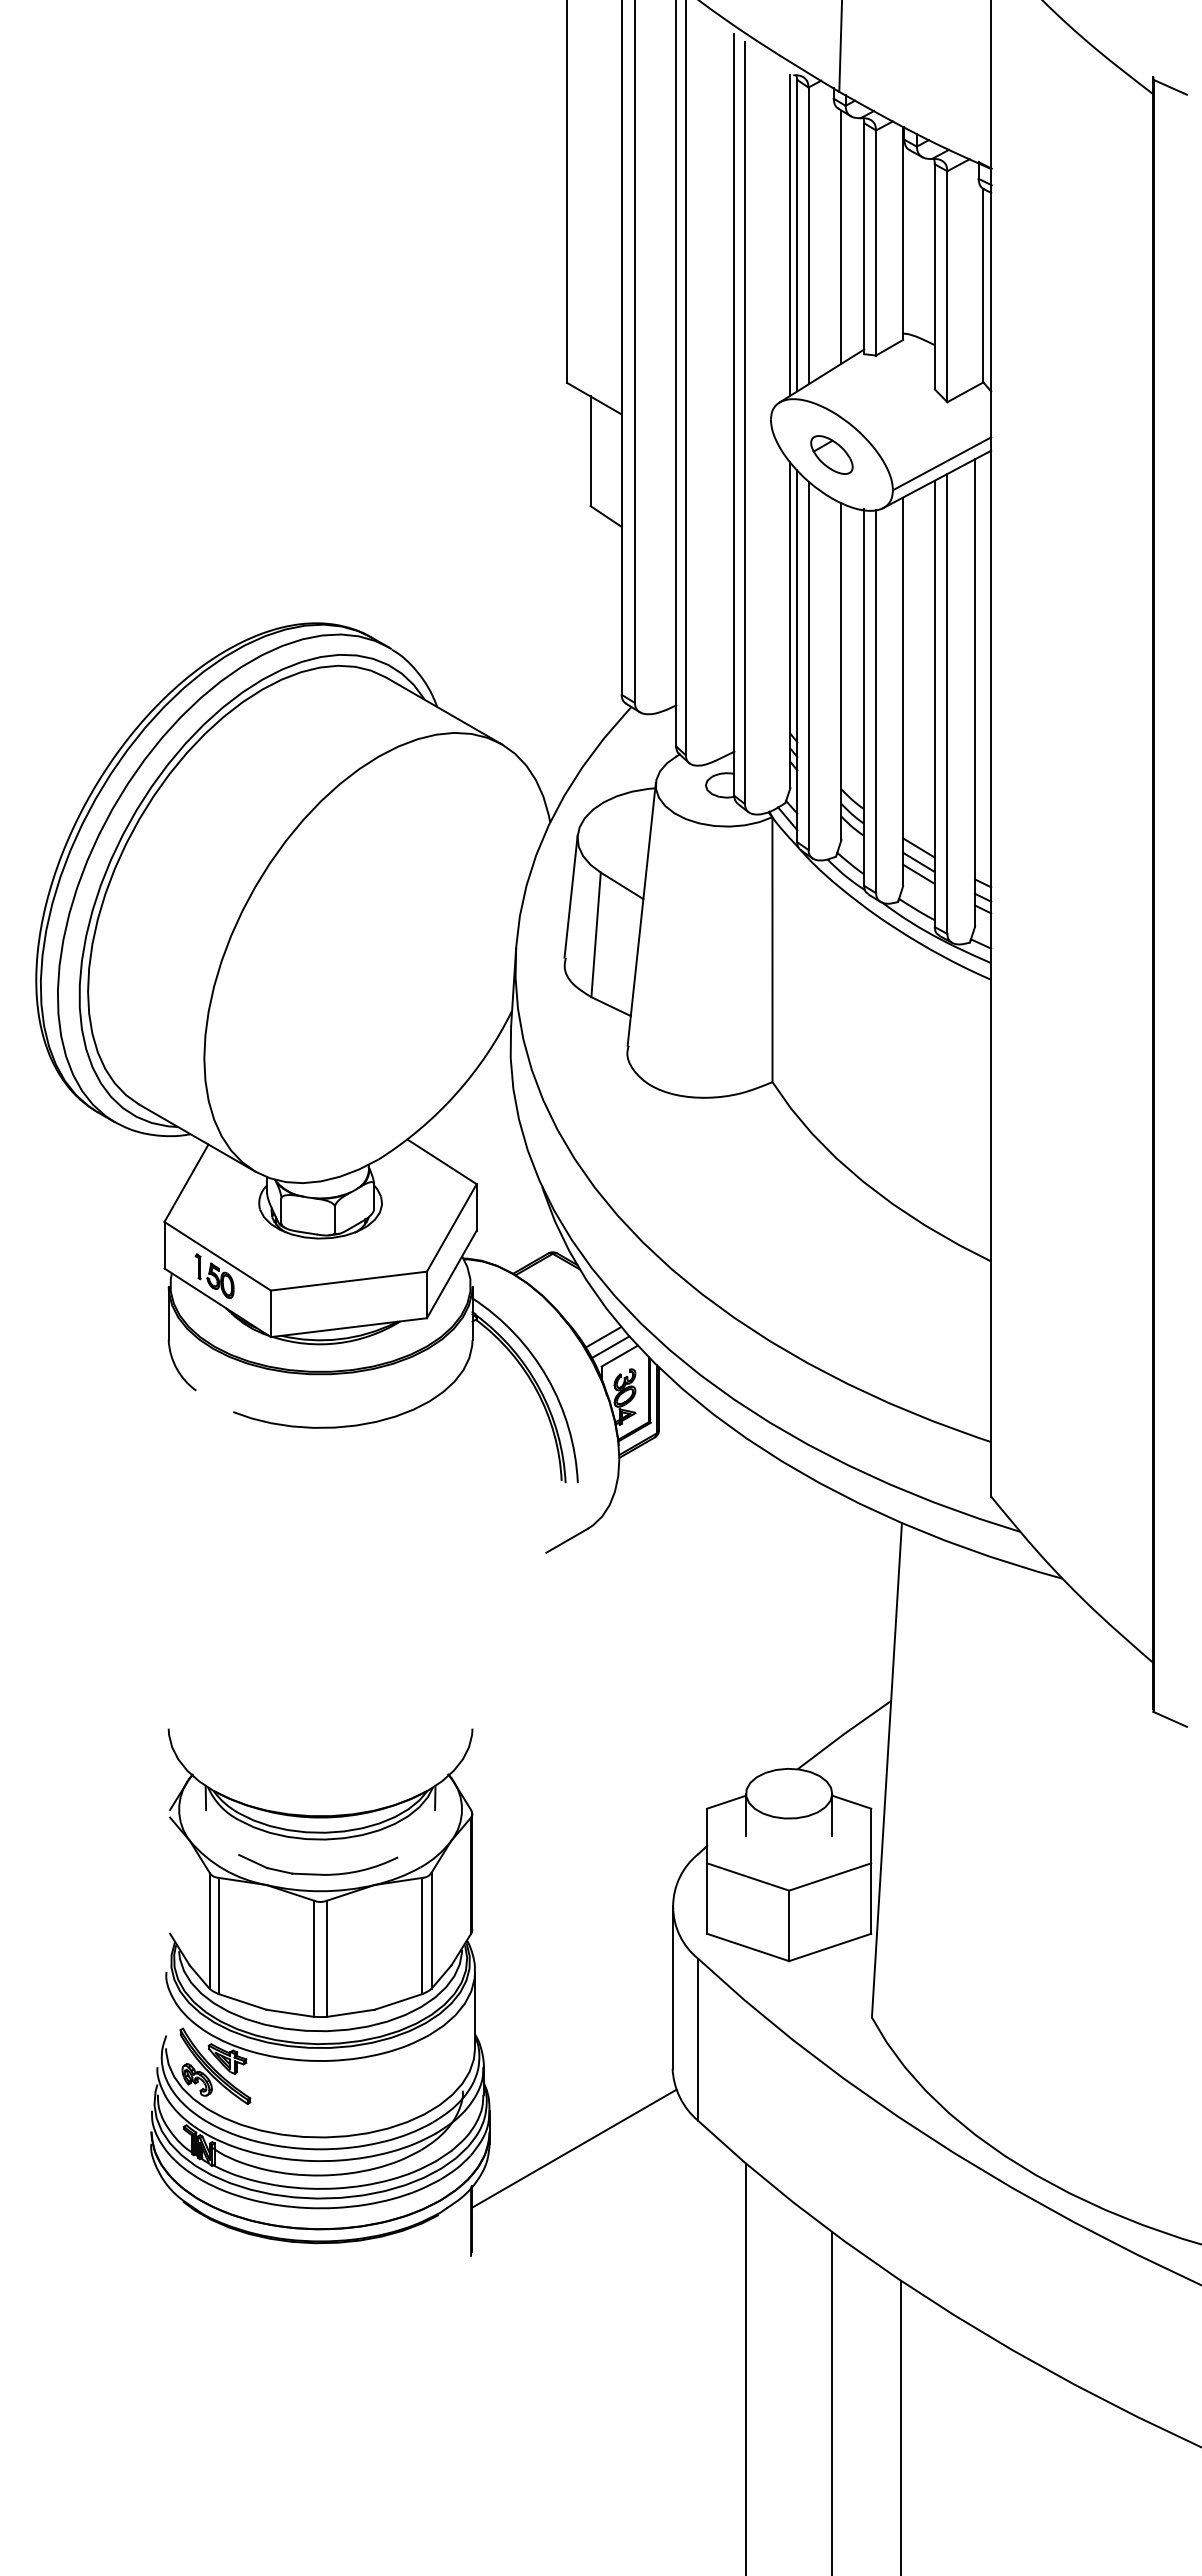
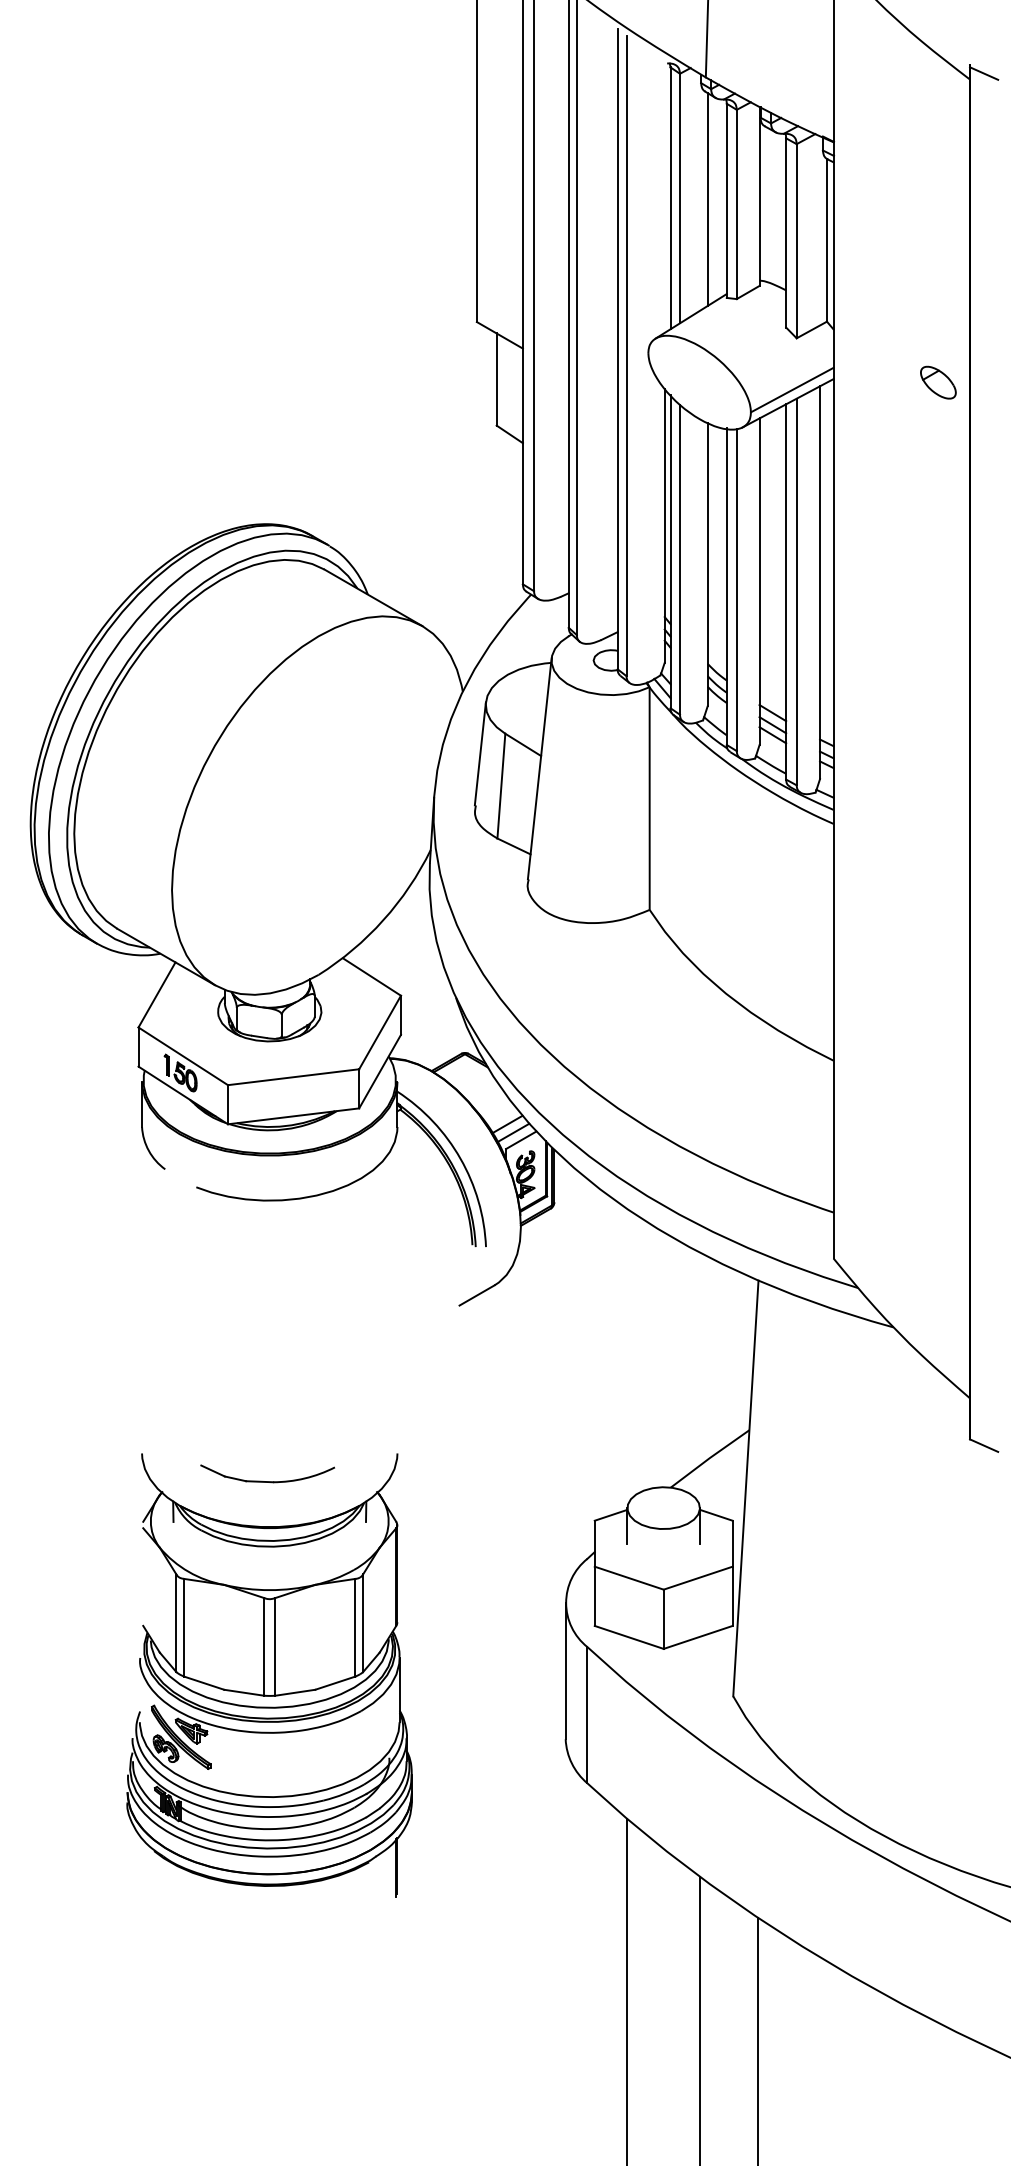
line: (790, 235) -> (664, 198), removed
part: (831, 454) -> (938, 382), moved
part: (318, 1873) -> (268, 1481), moved
line: (574, 2148) -> (483, 1806), removed

